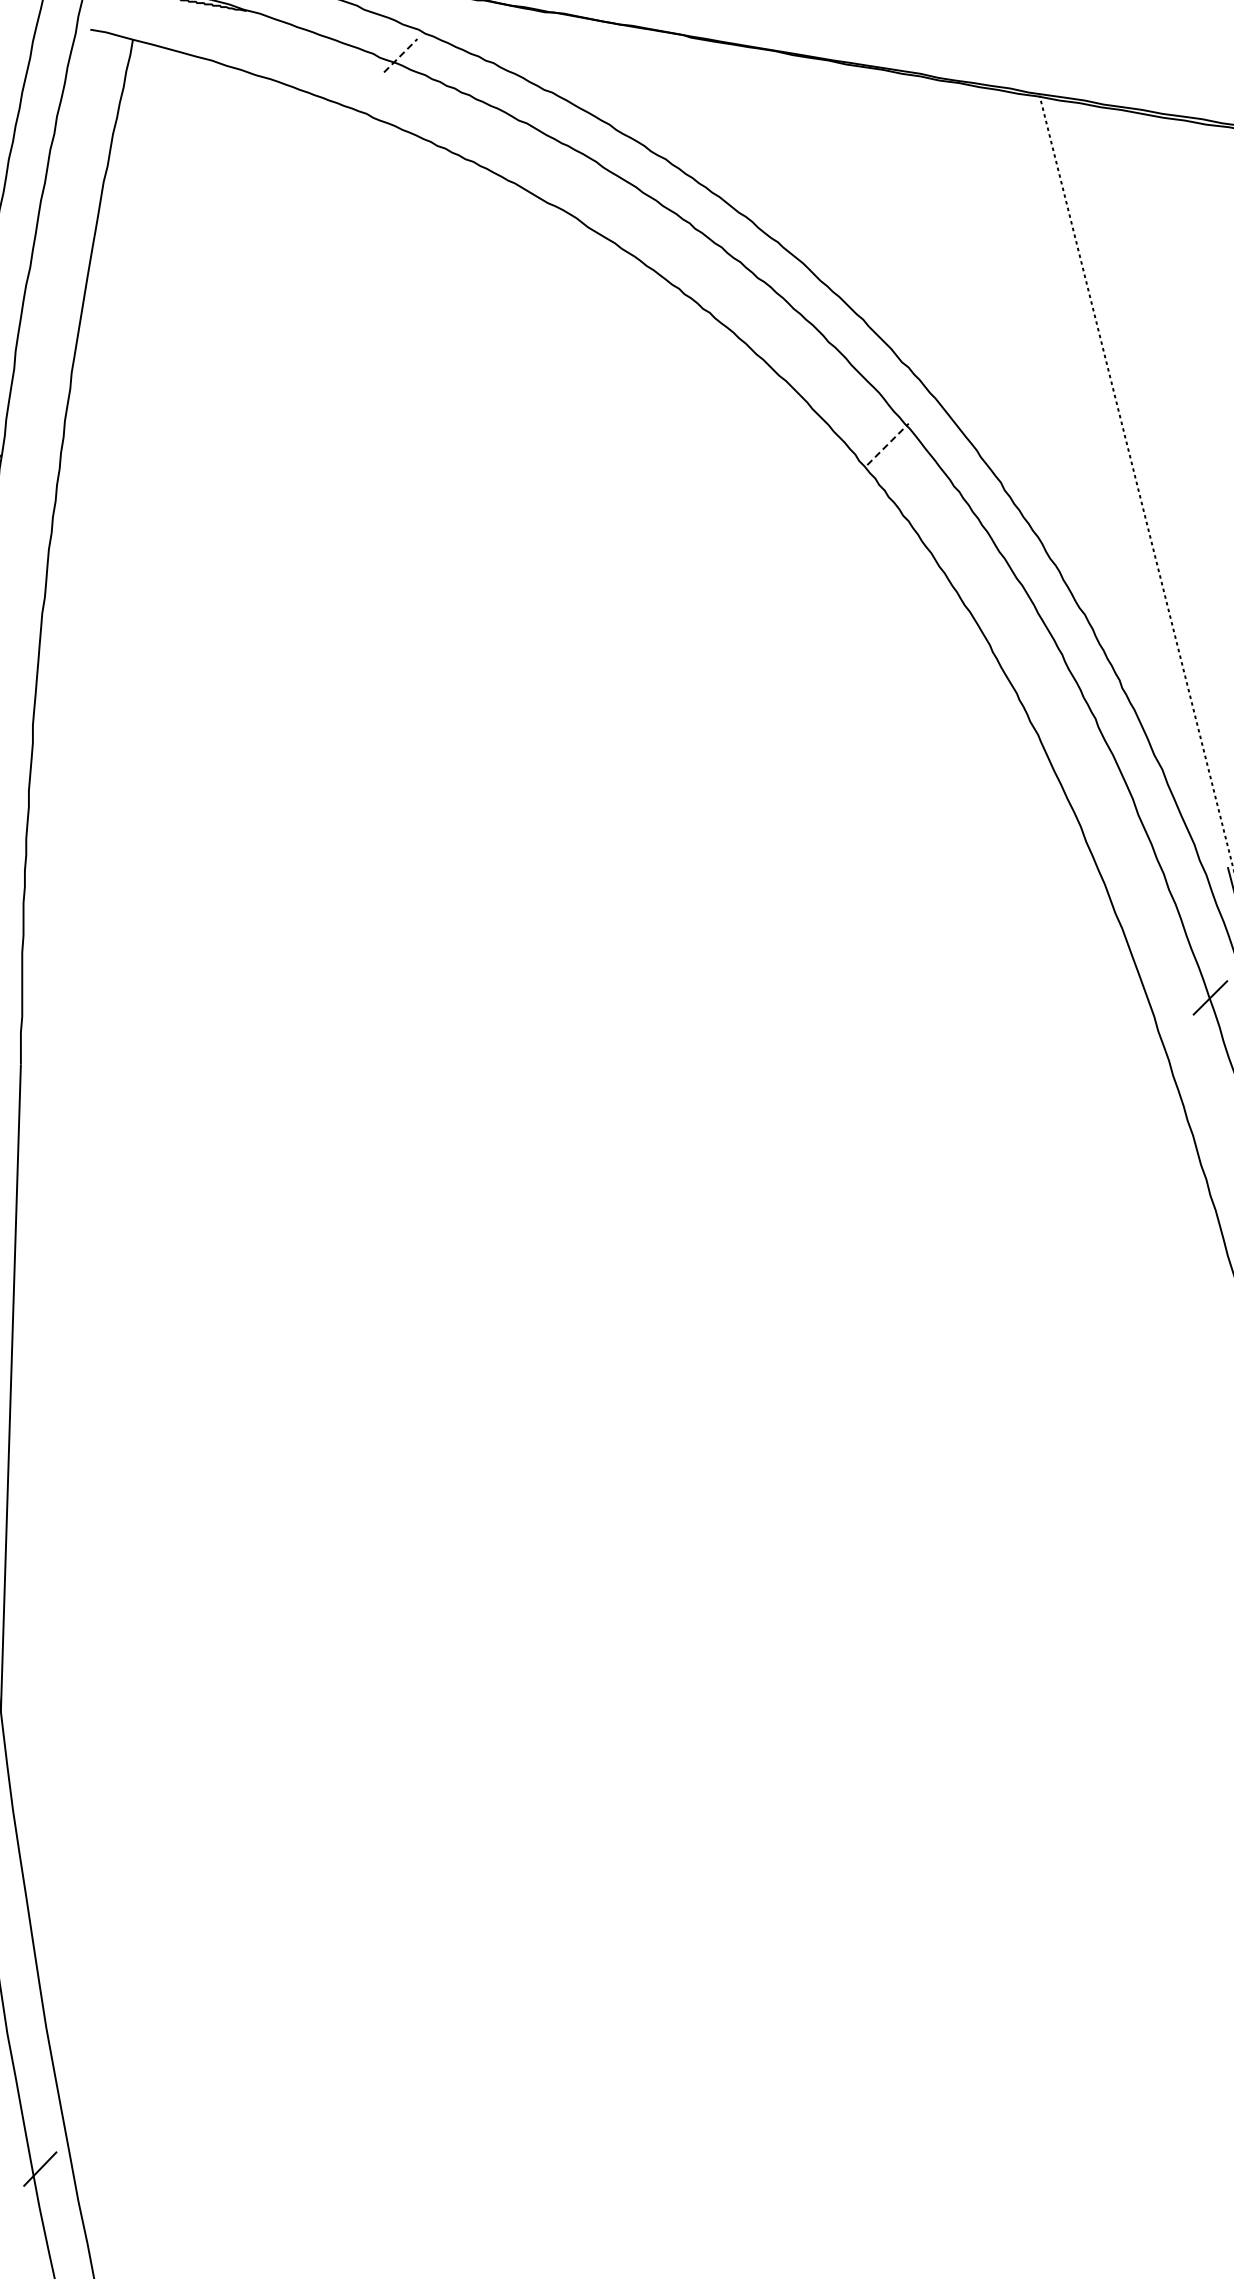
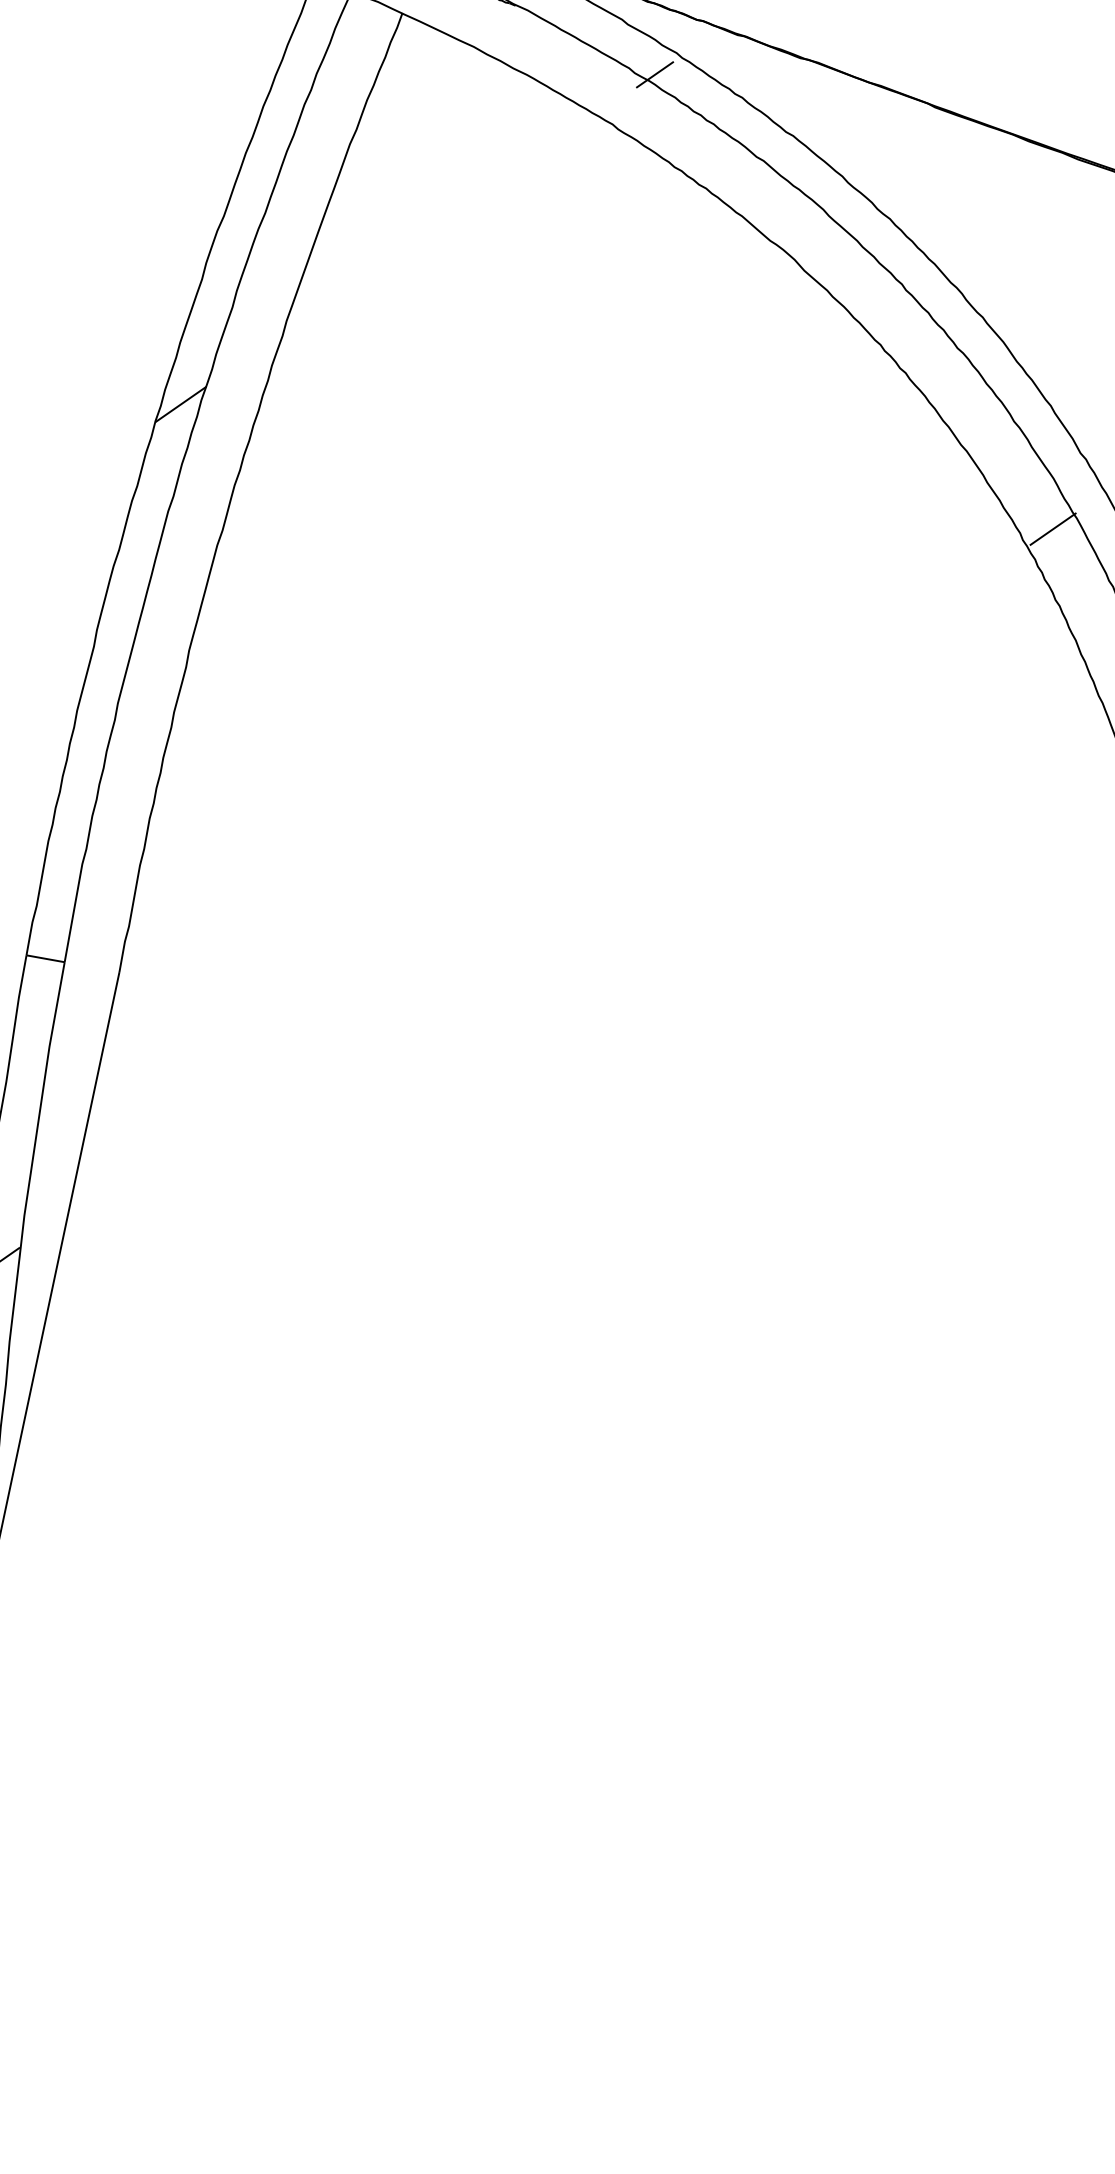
line: (400, 55) -> (654, 74), dashed -> solid
line: (888, 444) -> (1053, 529), dashed -> solid

